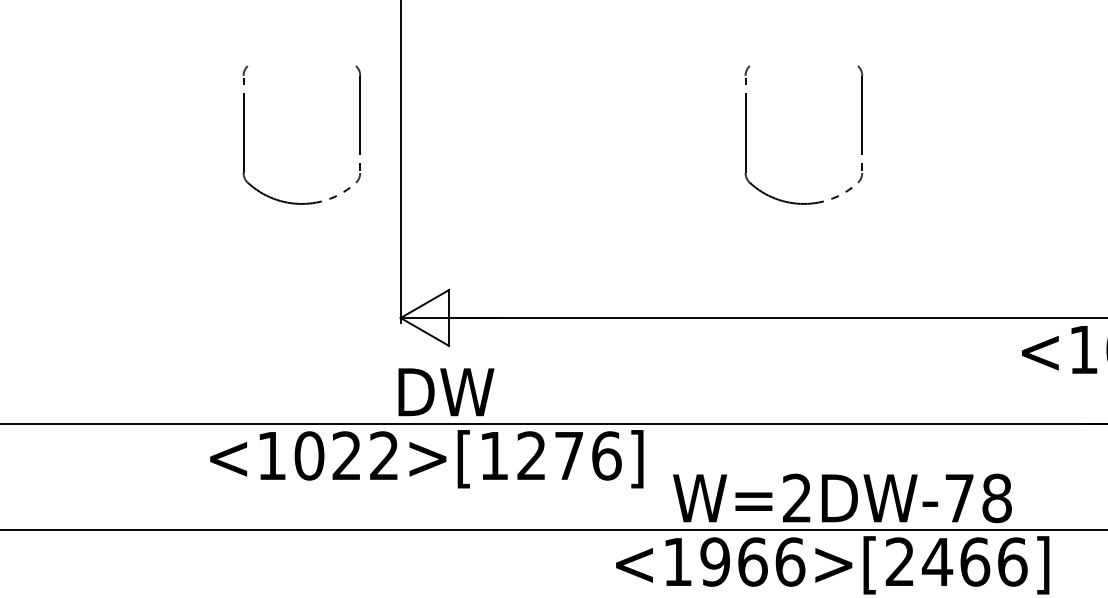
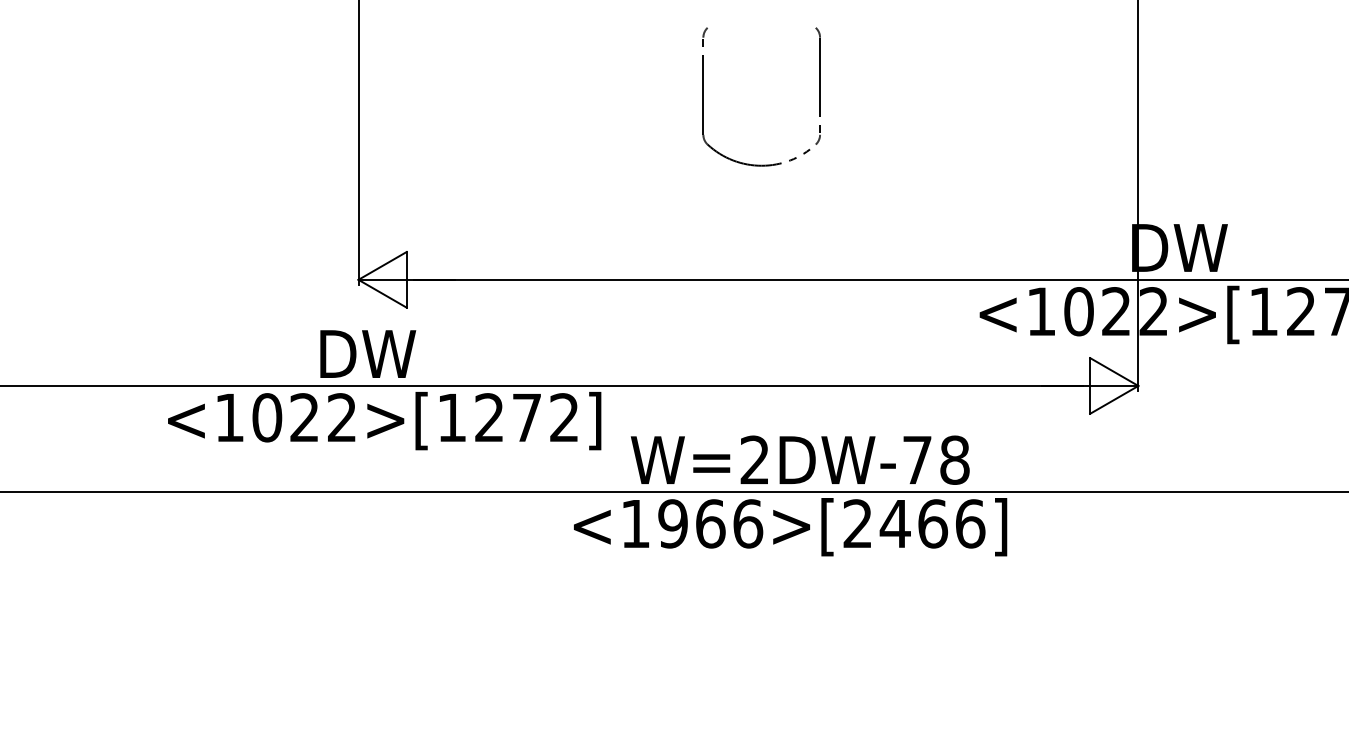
part: (243, 134) -> (201, 96), removed
text: (446, 391) -> (368, 353), moved
text: (606, 455) -> (564, 417), <1022>[1276] -> <1022>[1272]

